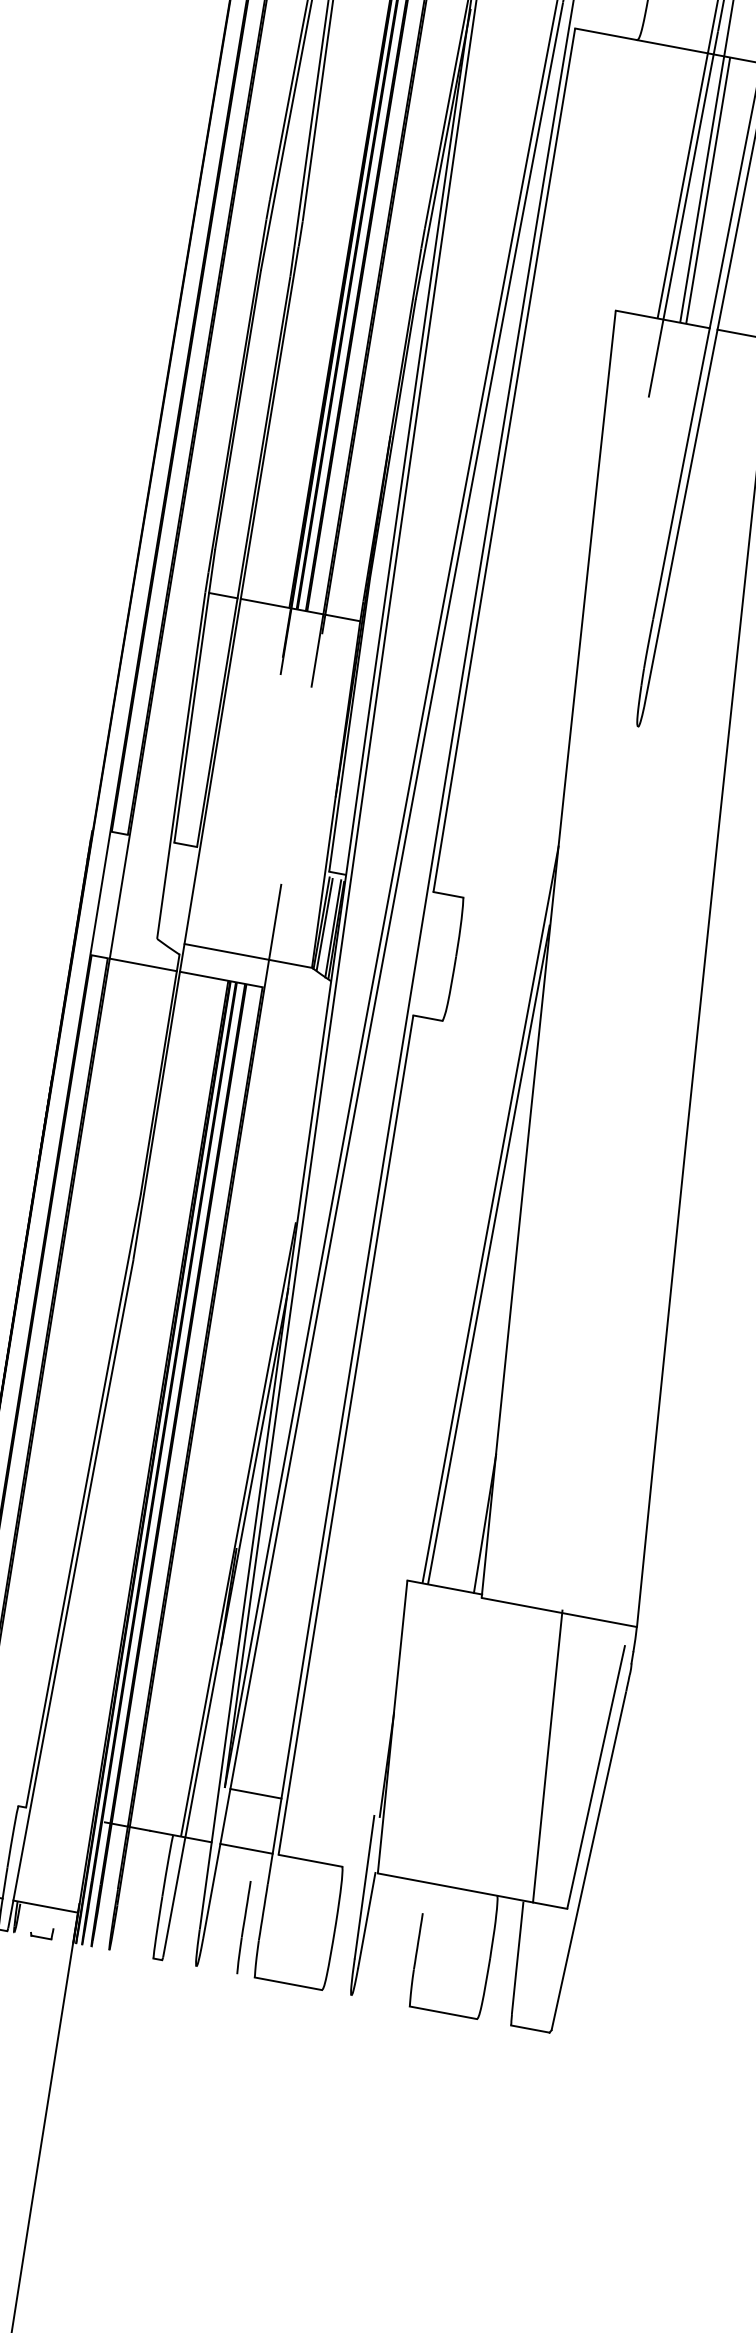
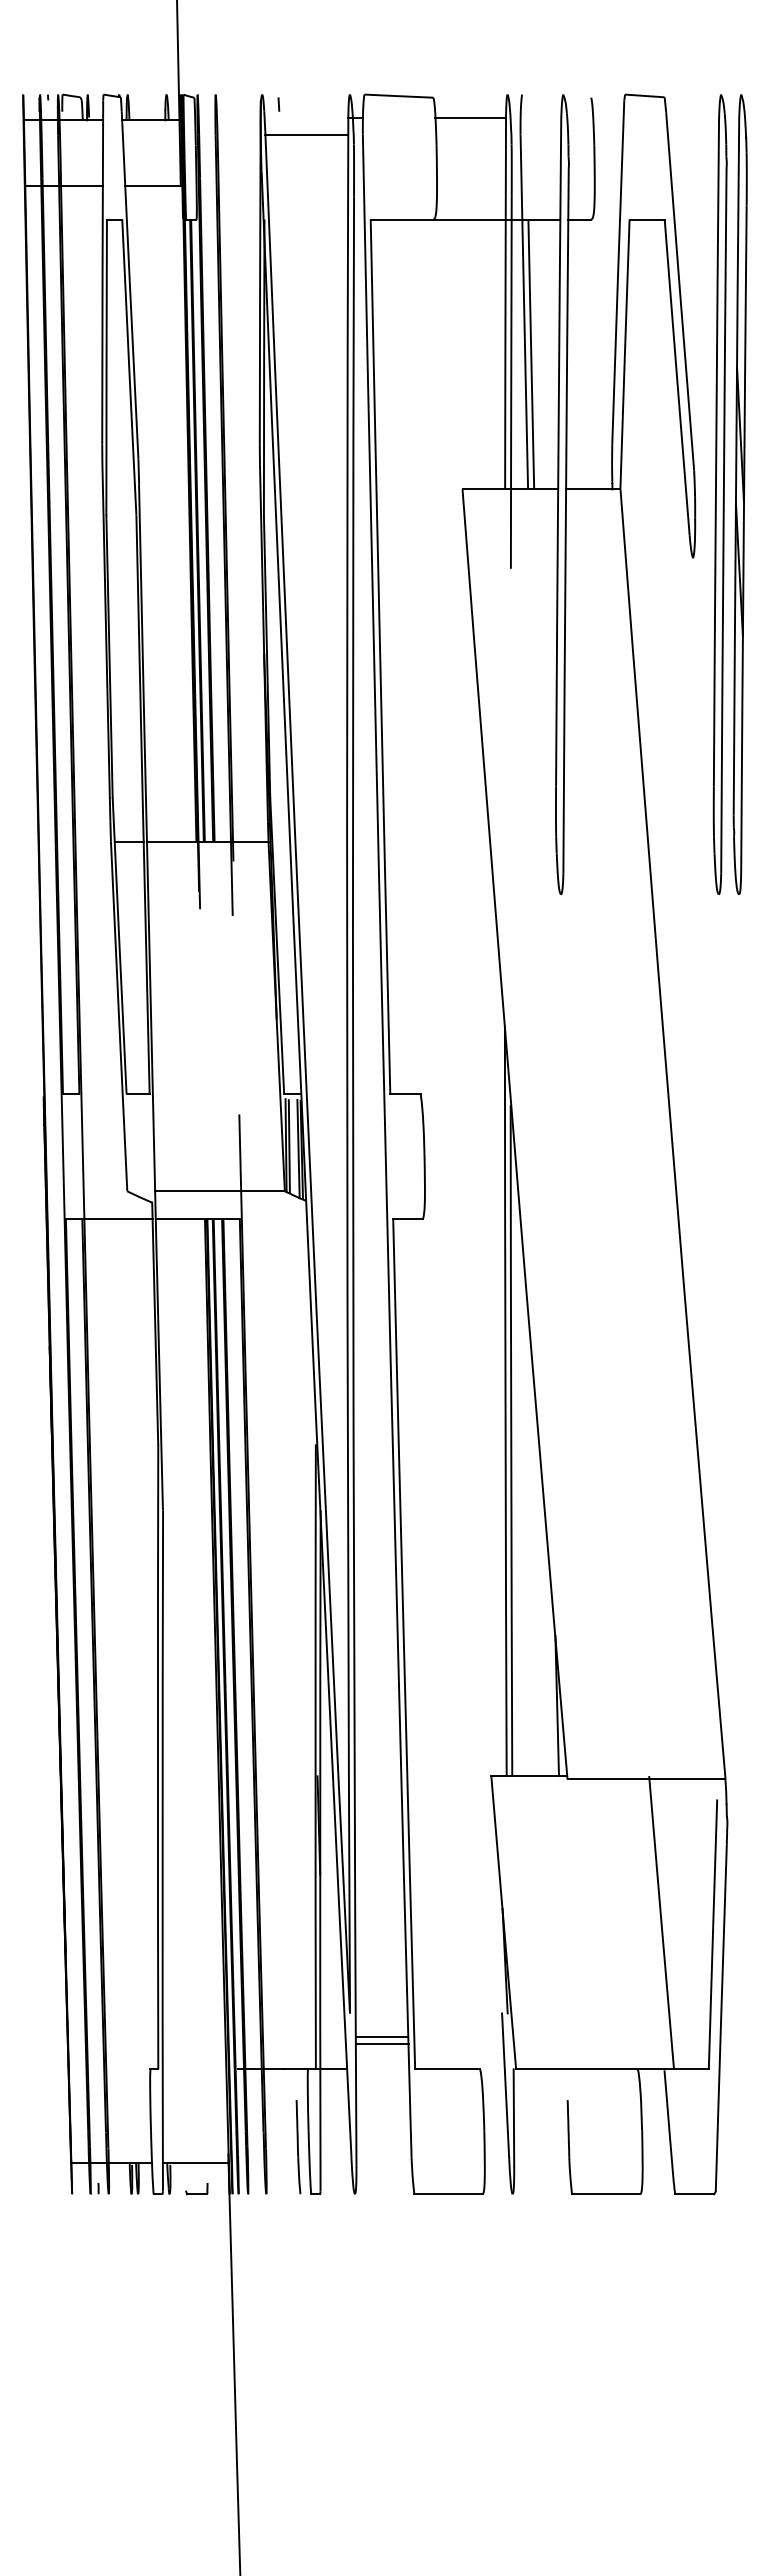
line: (255, 1793) -> (381, 2037), moved
line: (246, 1849) -> (382, 2044), moved
line: (243, 1927) -> (298, 2147), moved

